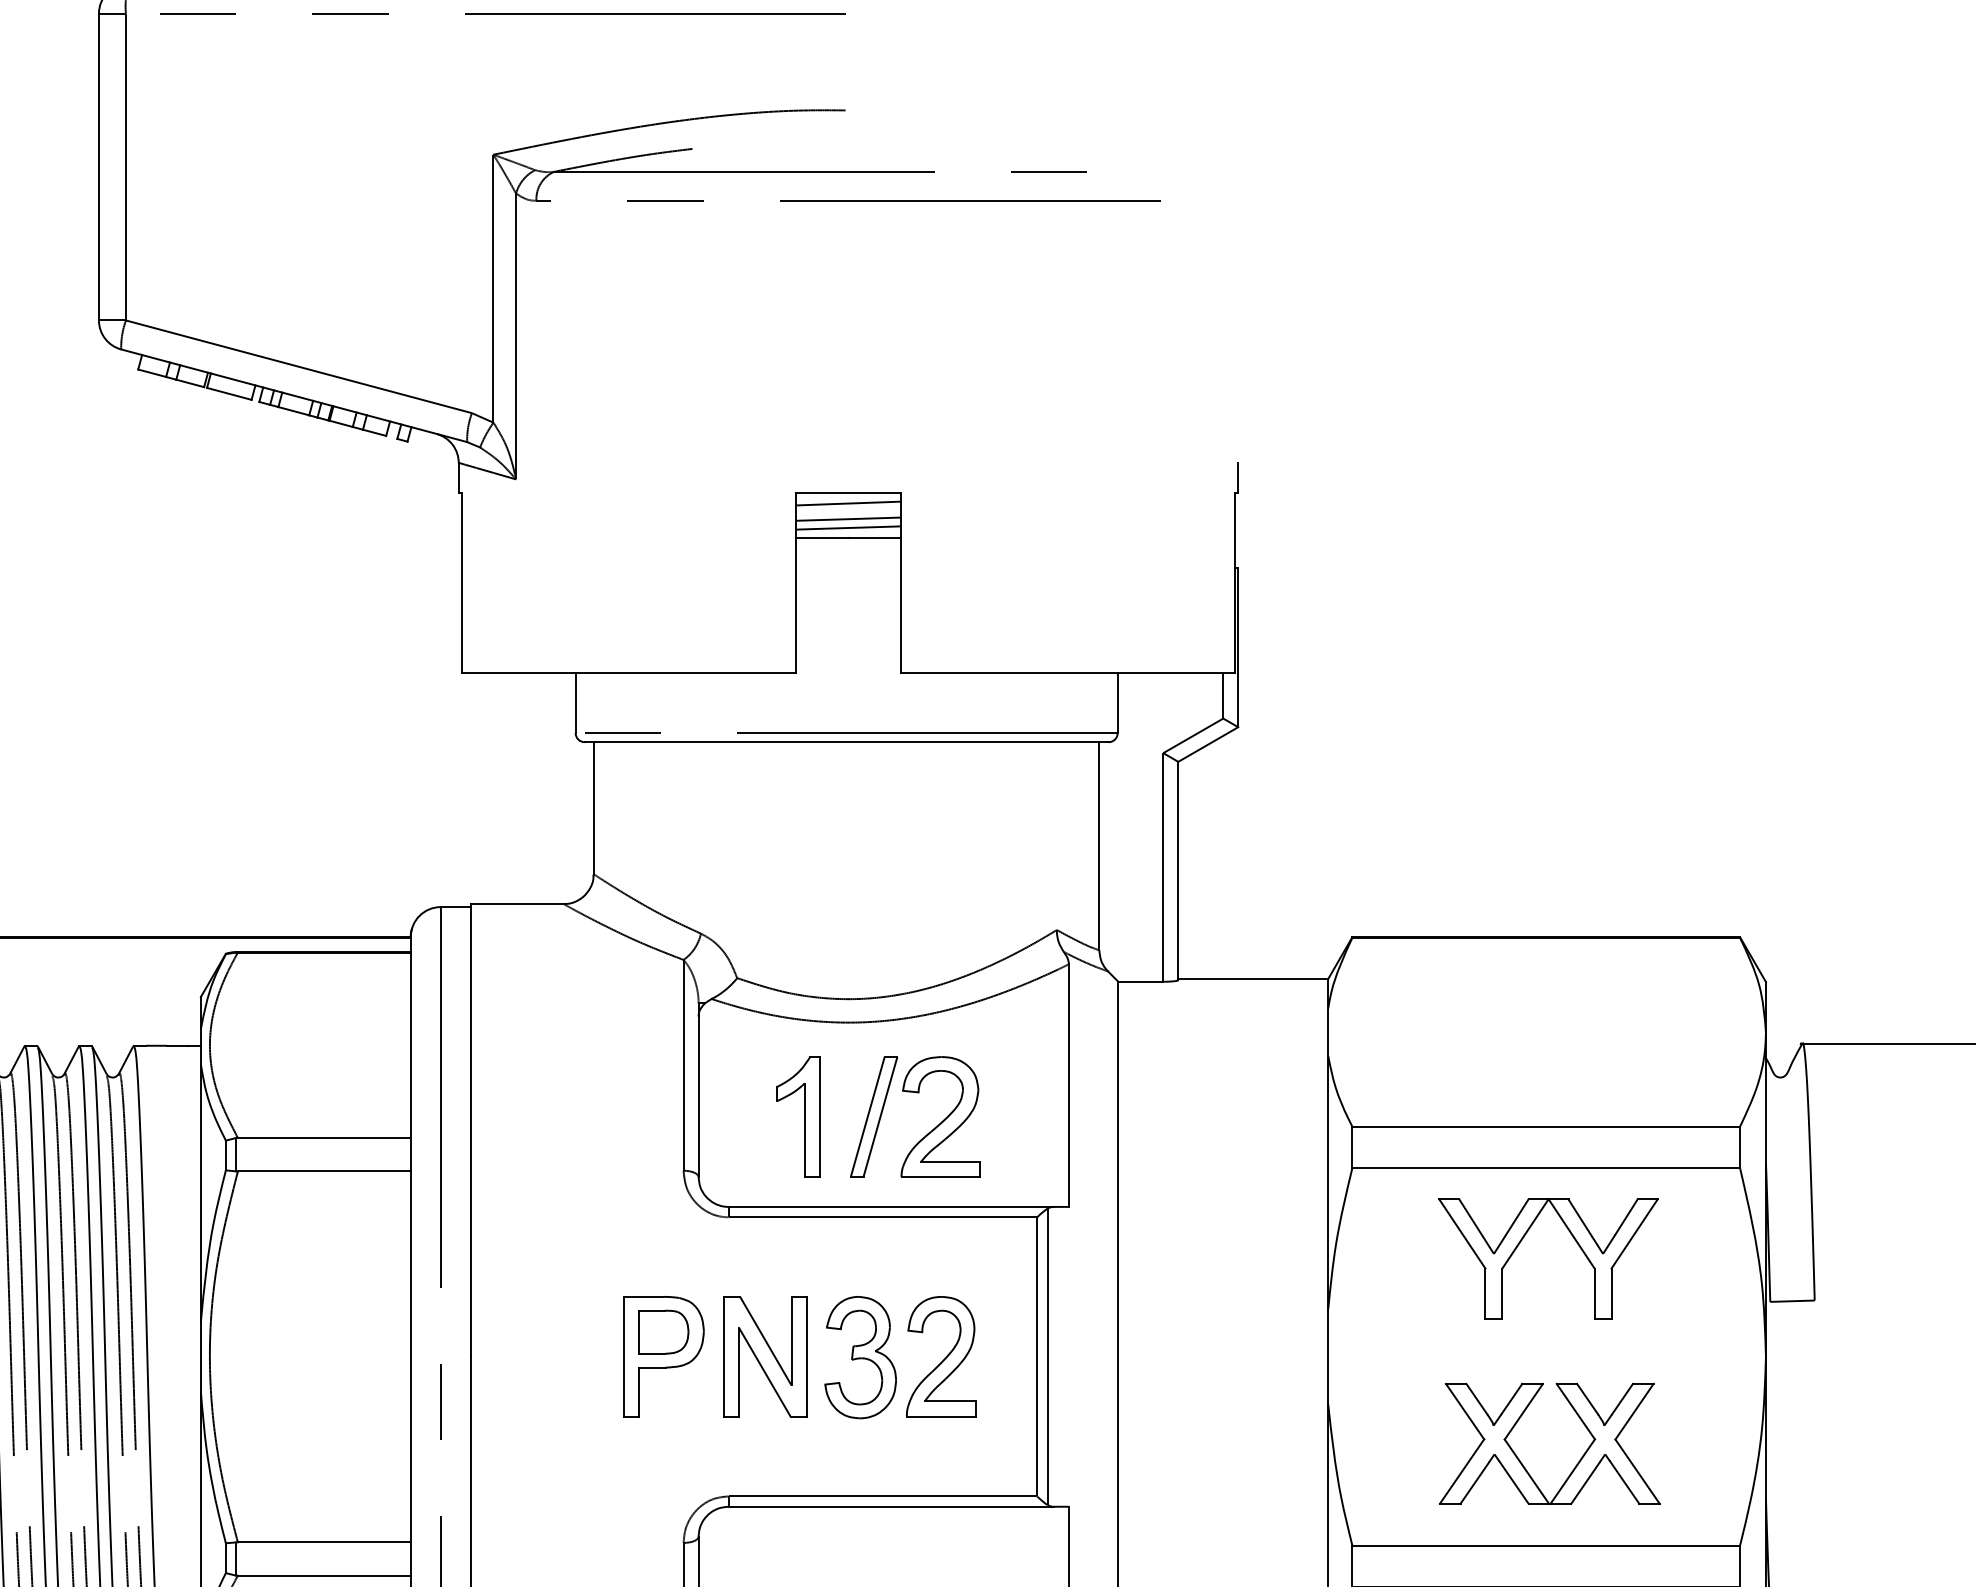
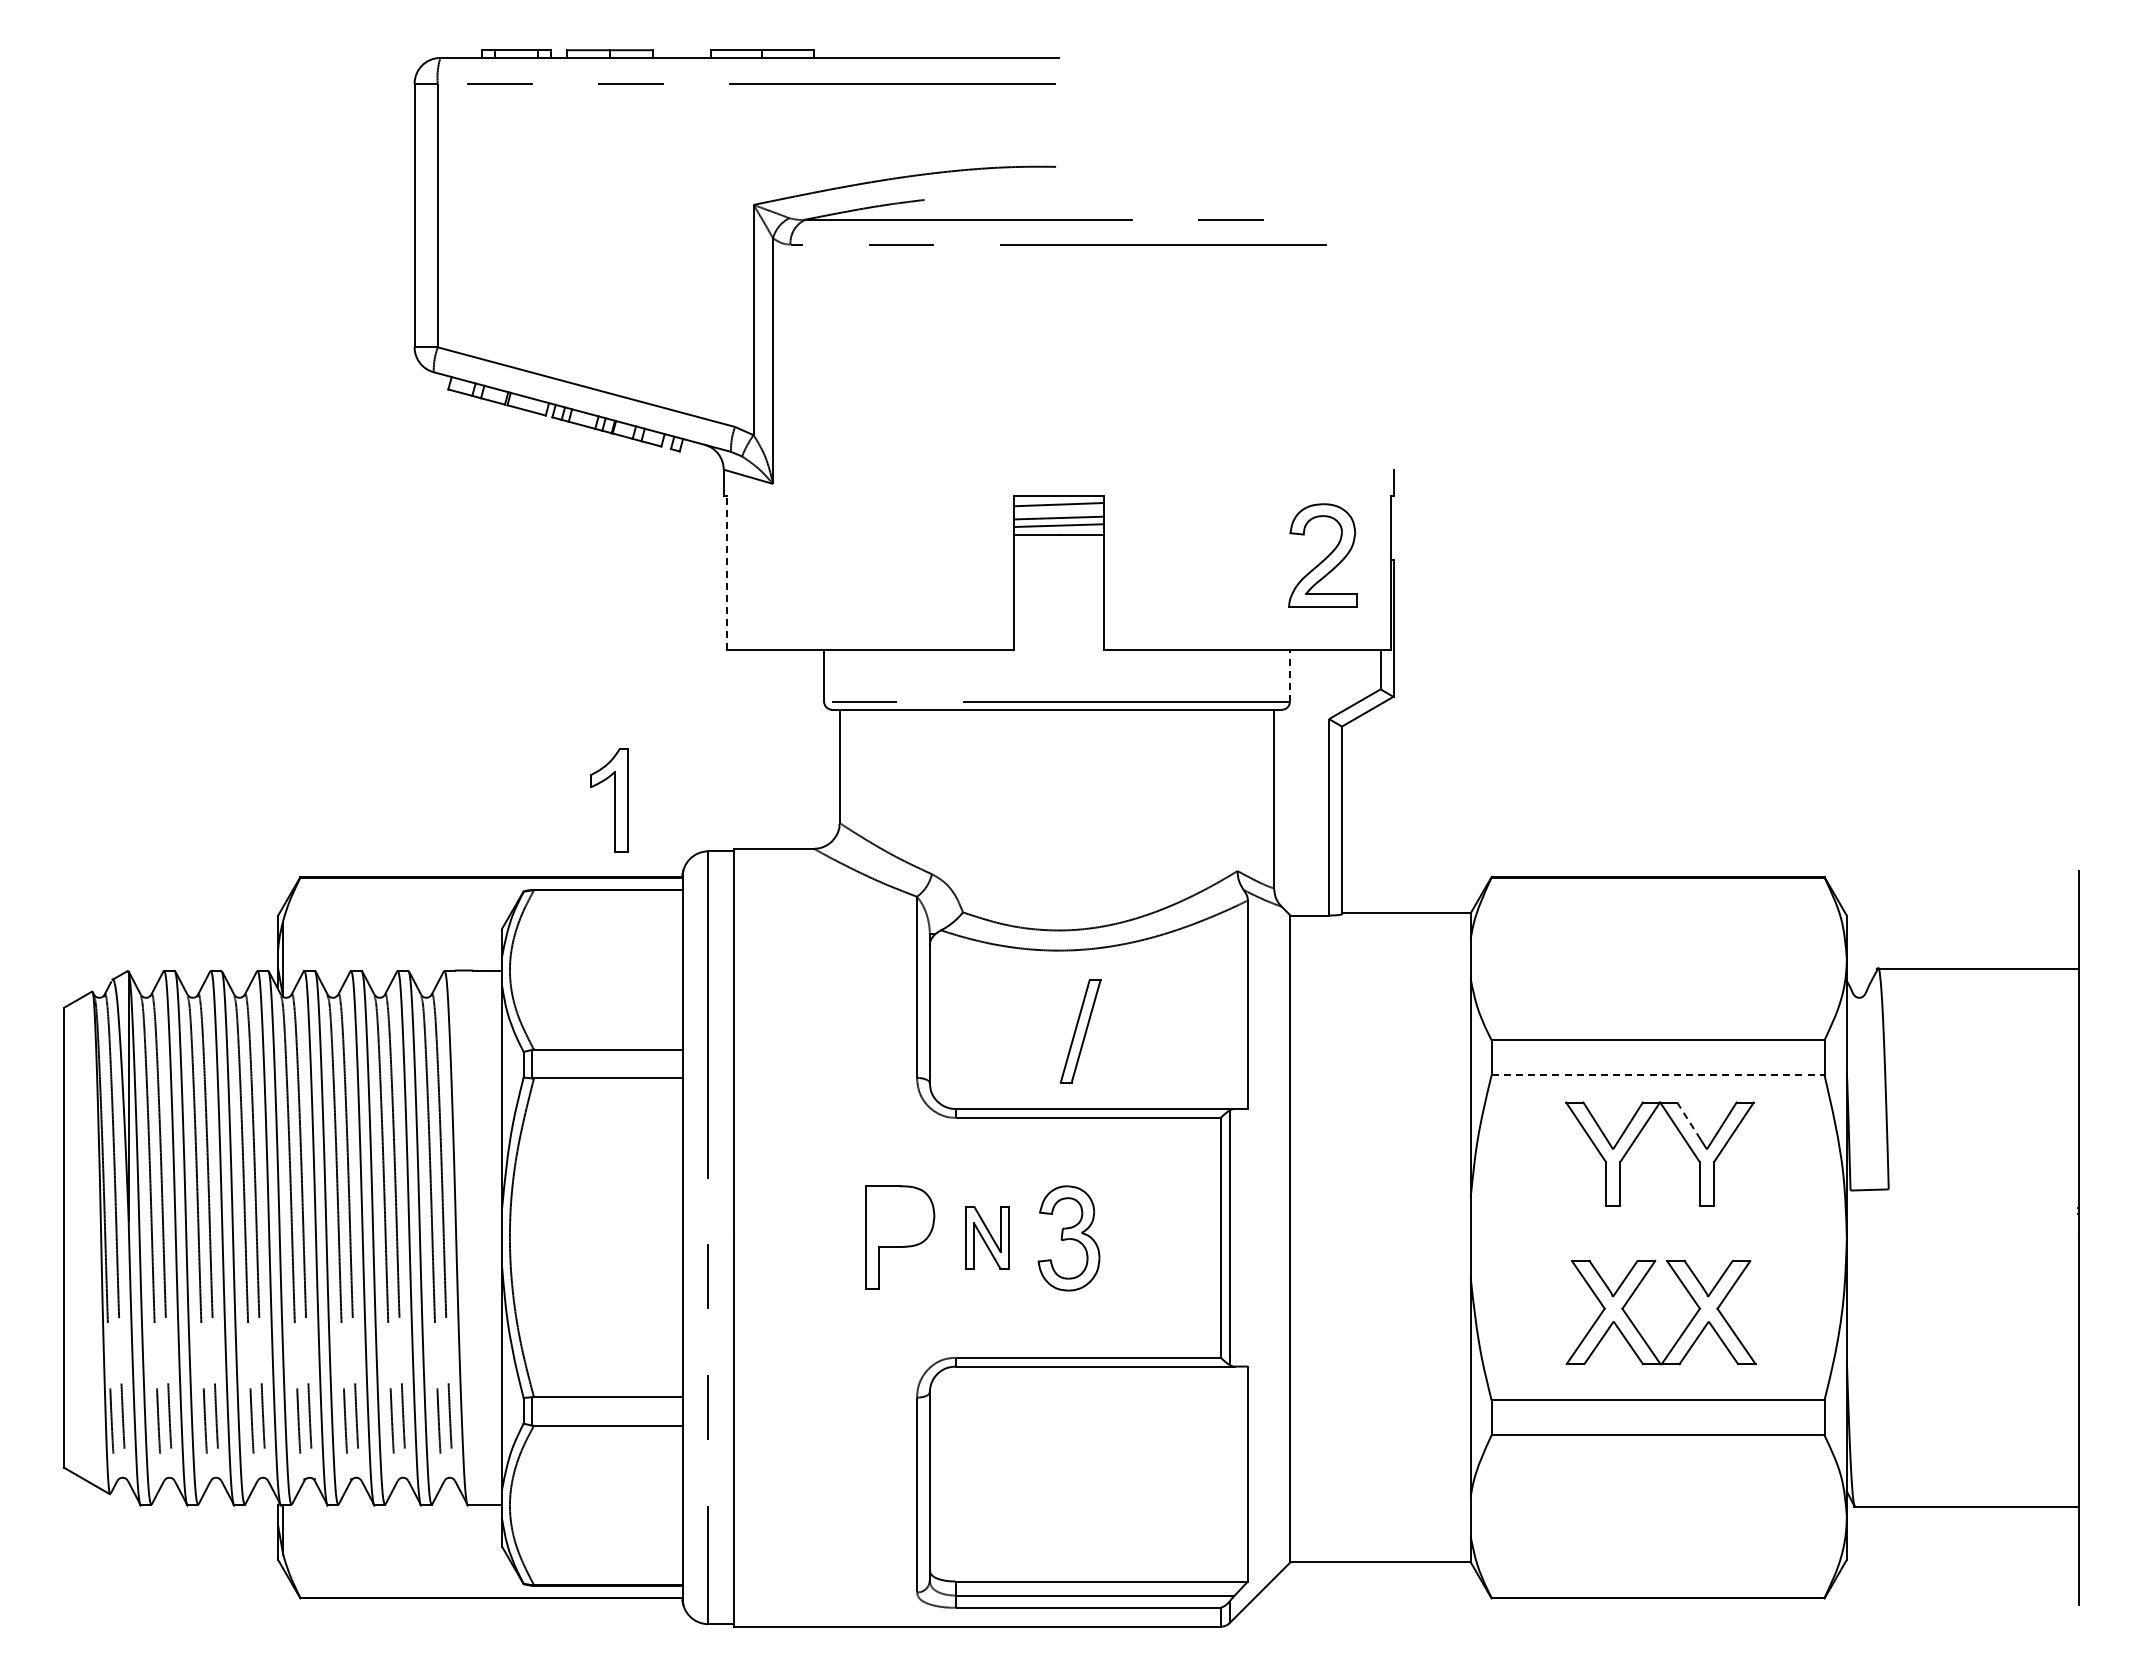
line: (461, 582) -> (726, 572), solid -> dashed
line: (1117, 703) -> (1289, 676), solid -> dashed
part: (798, 1116) -> (609, 800), moved
part: (940, 1116) -> (1322, 555), moved
line: (1546, 1167) -> (1658, 1075), solid -> dashed
line: (1580, 1218) -> (1687, 1118), solid -> dashed
part: (663, 1332) -> (899, 1216), removed
part: (765, 1356) -> (987, 1237), size x0.6
part: (940, 1356) -> (1137, 1237), removed

